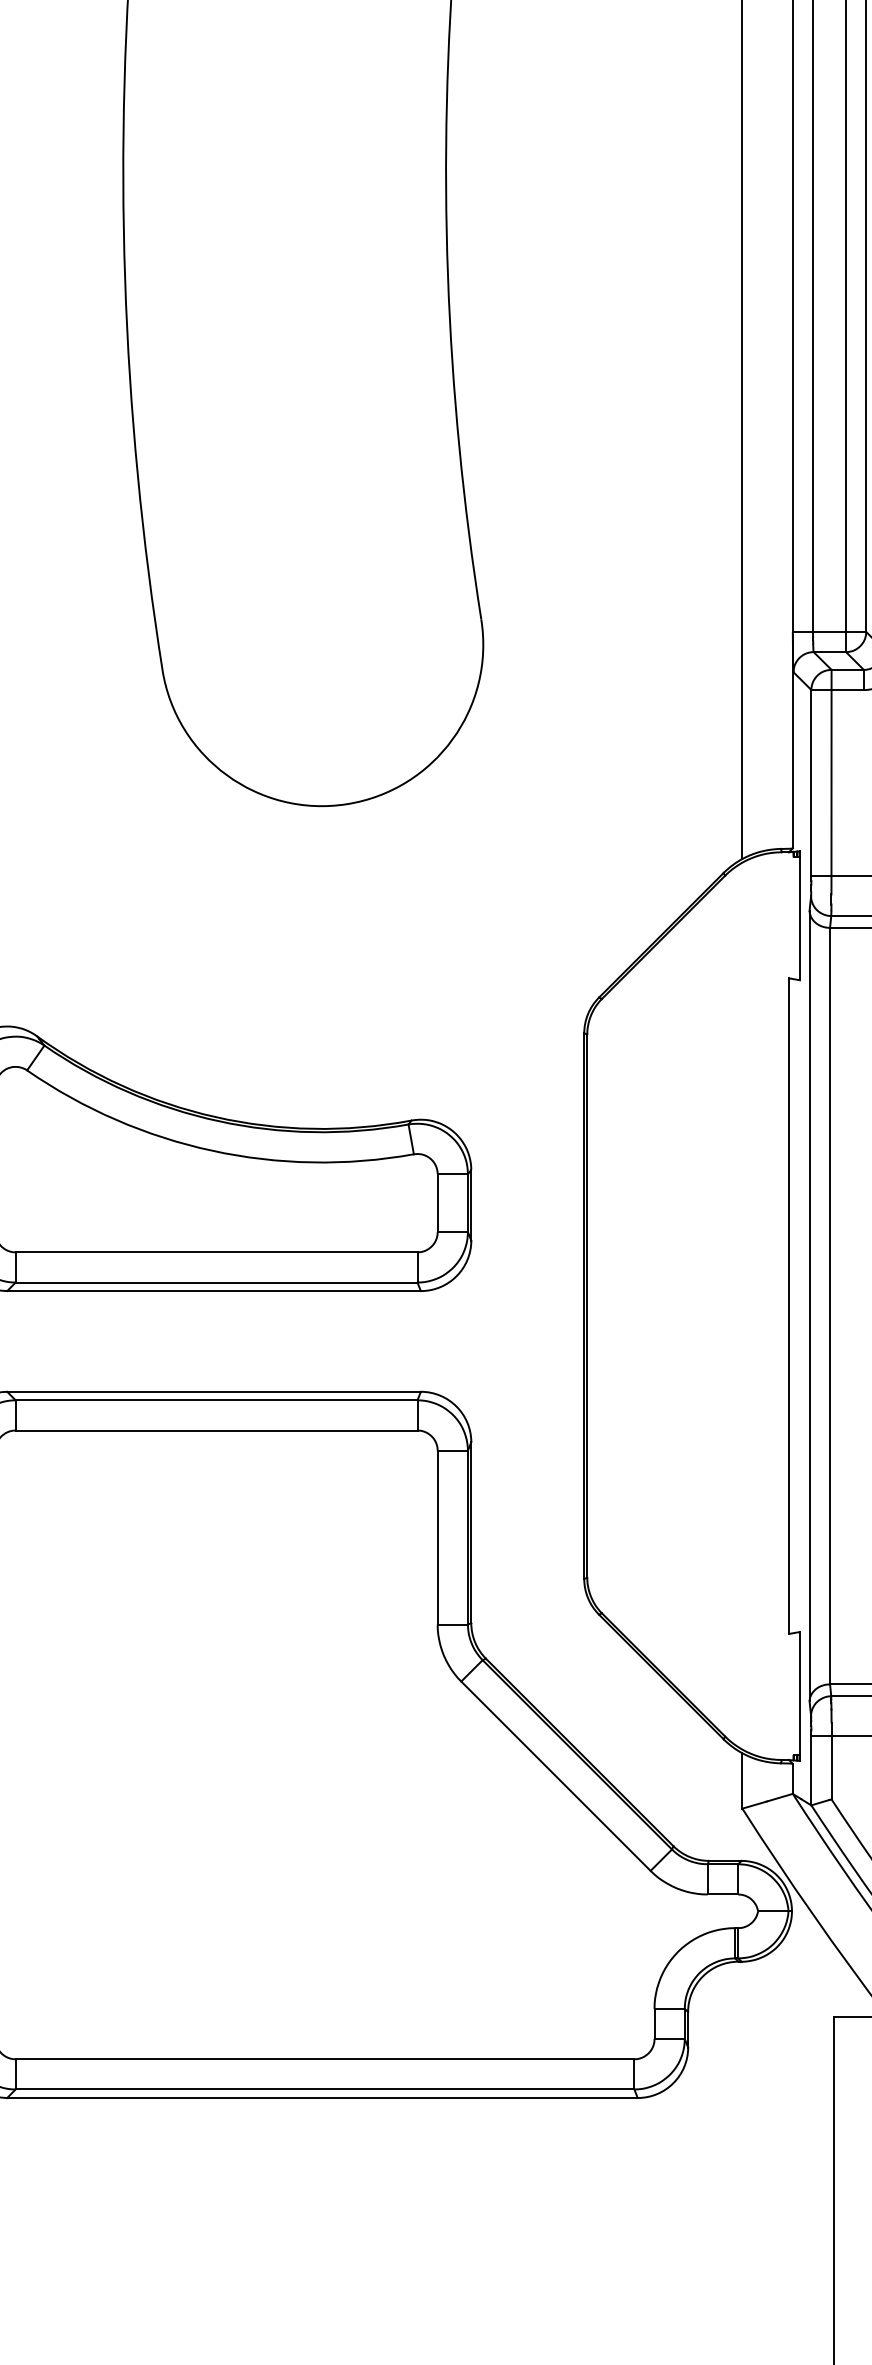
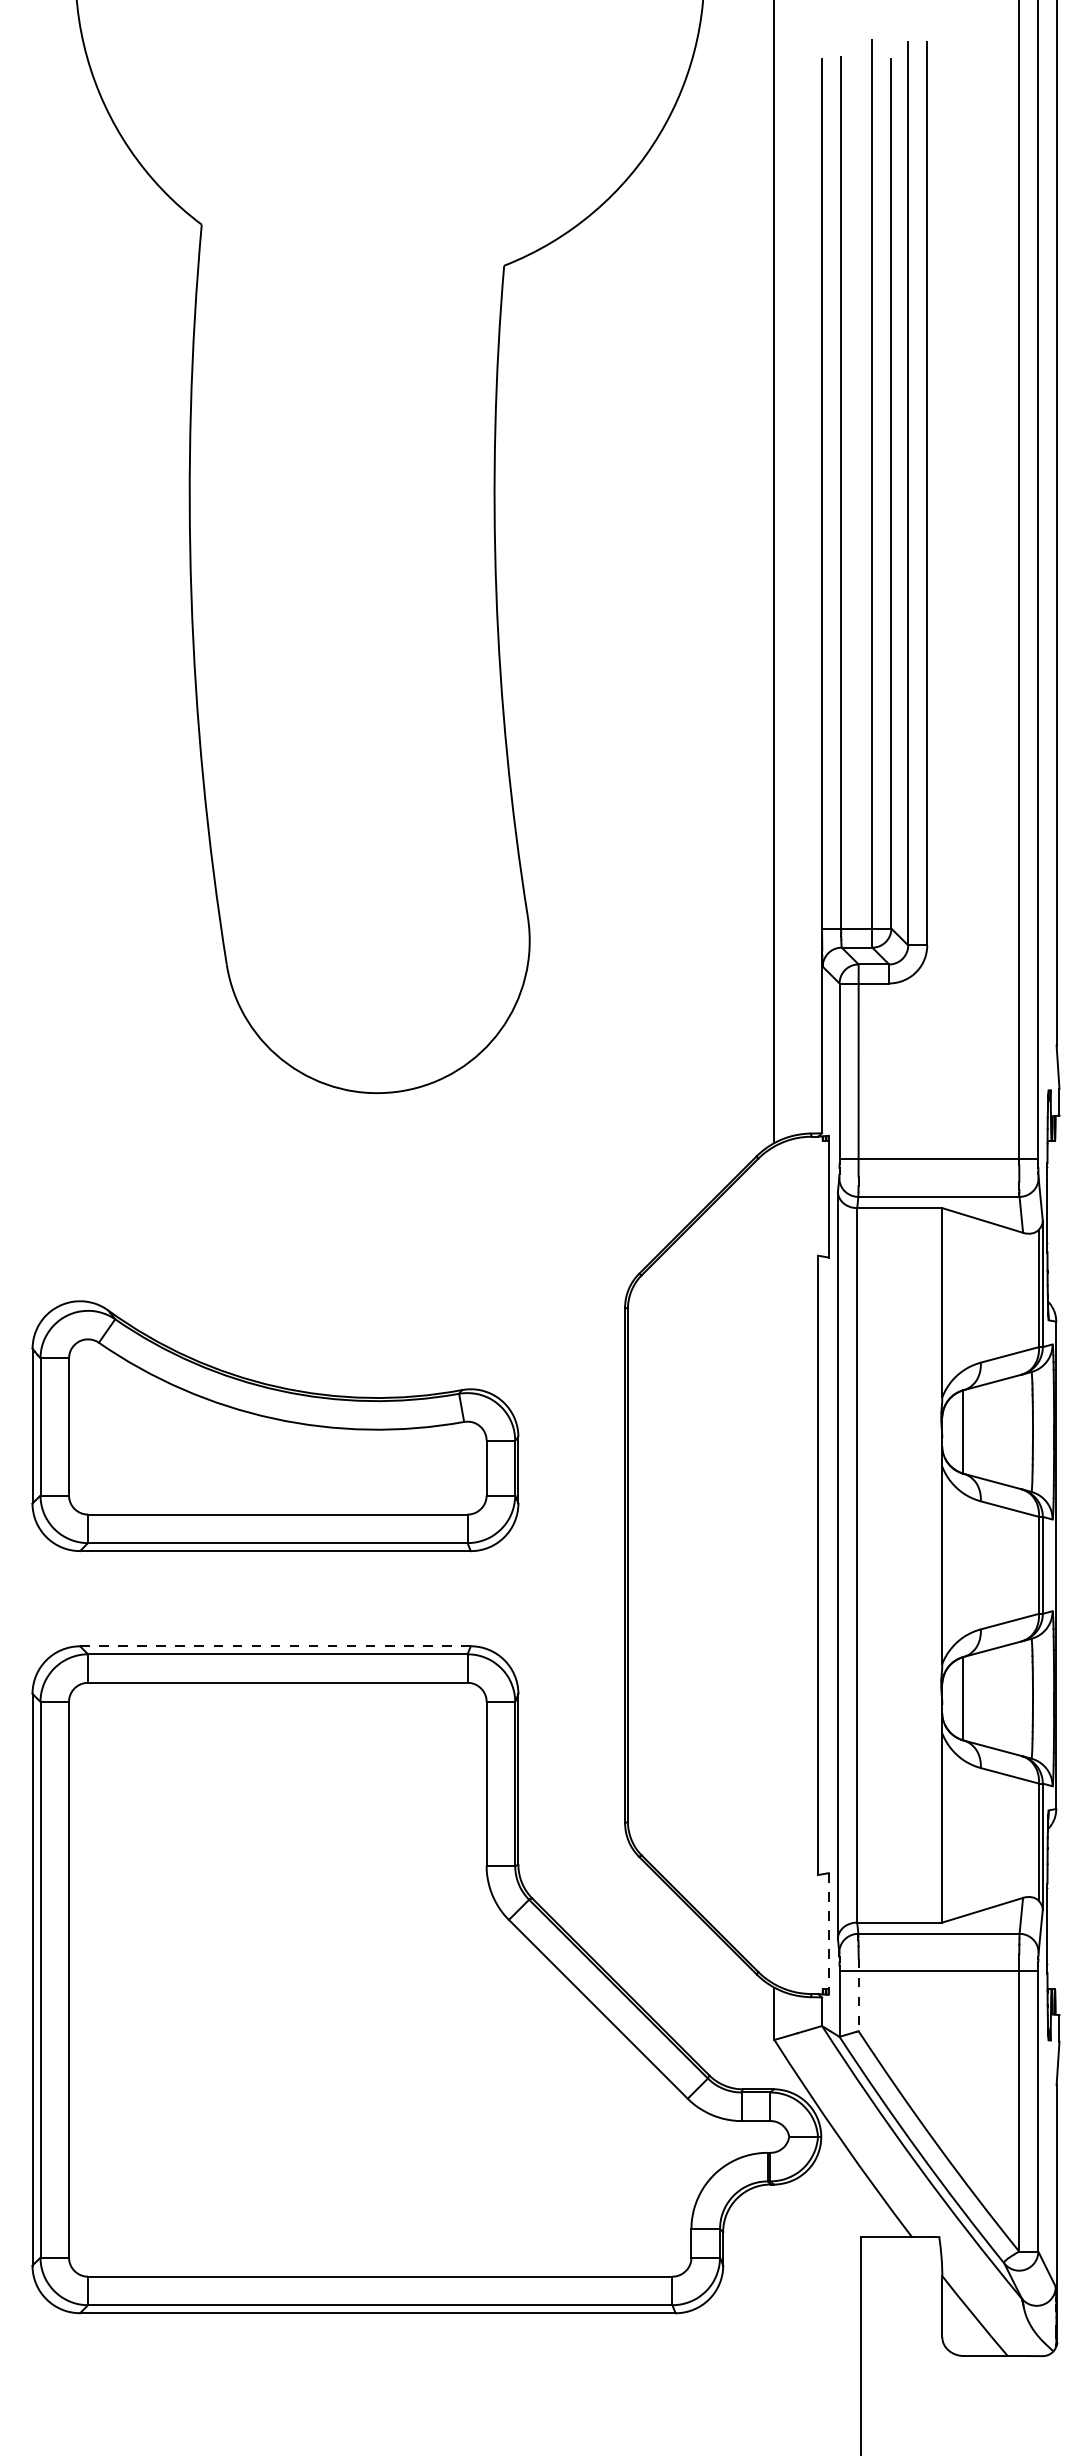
line: (213, 1392) -> (274, 1646), solid -> dashed
line: (799, 1696) -> (828, 1934), solid -> dashed
line: (831, 1761) -> (858, 1995), solid -> dashed

